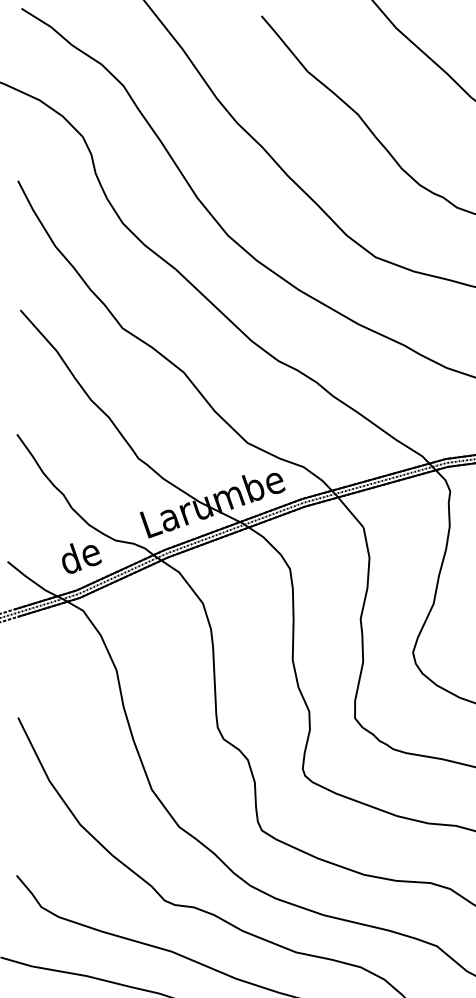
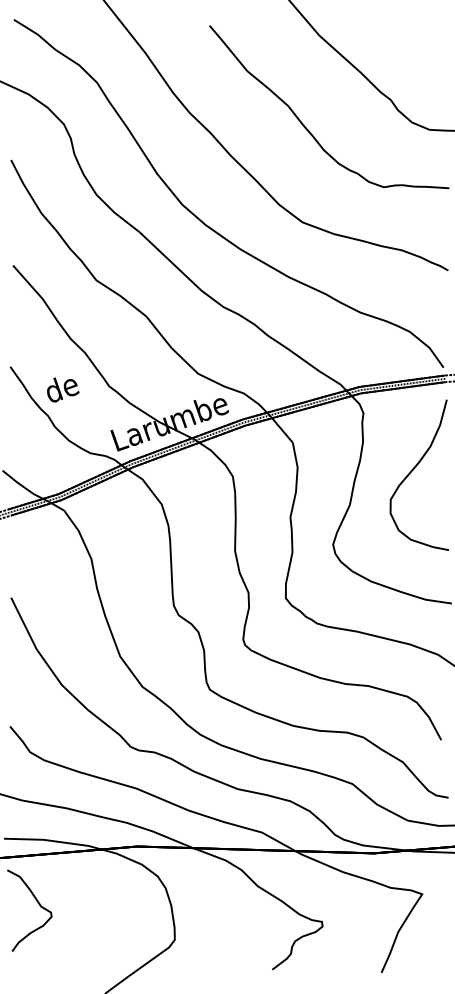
text: (82, 557) -> (63, 389), moved

